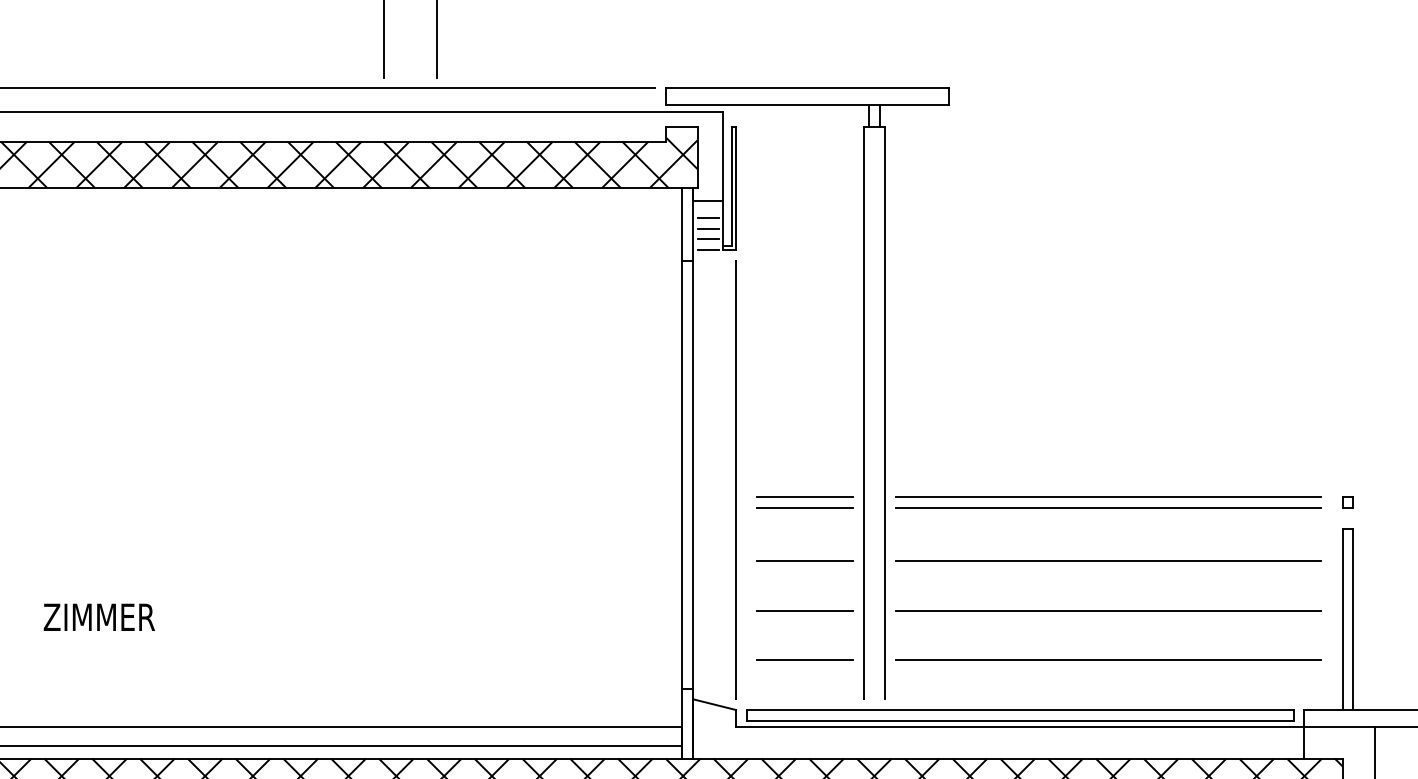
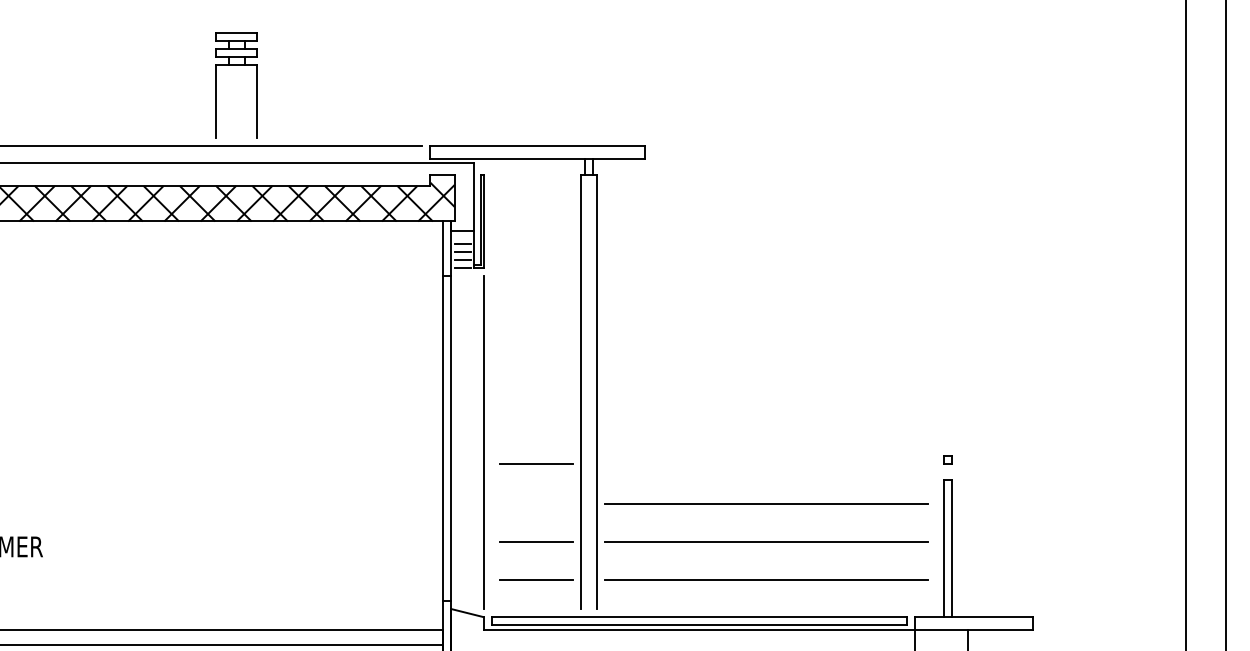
line: (804, 496) -> (535, 455), removed
line: (1107, 496) -> (765, 455), removed
line: (1107, 507) -> (765, 463), removed
line: (804, 561) -> (535, 504), removed

